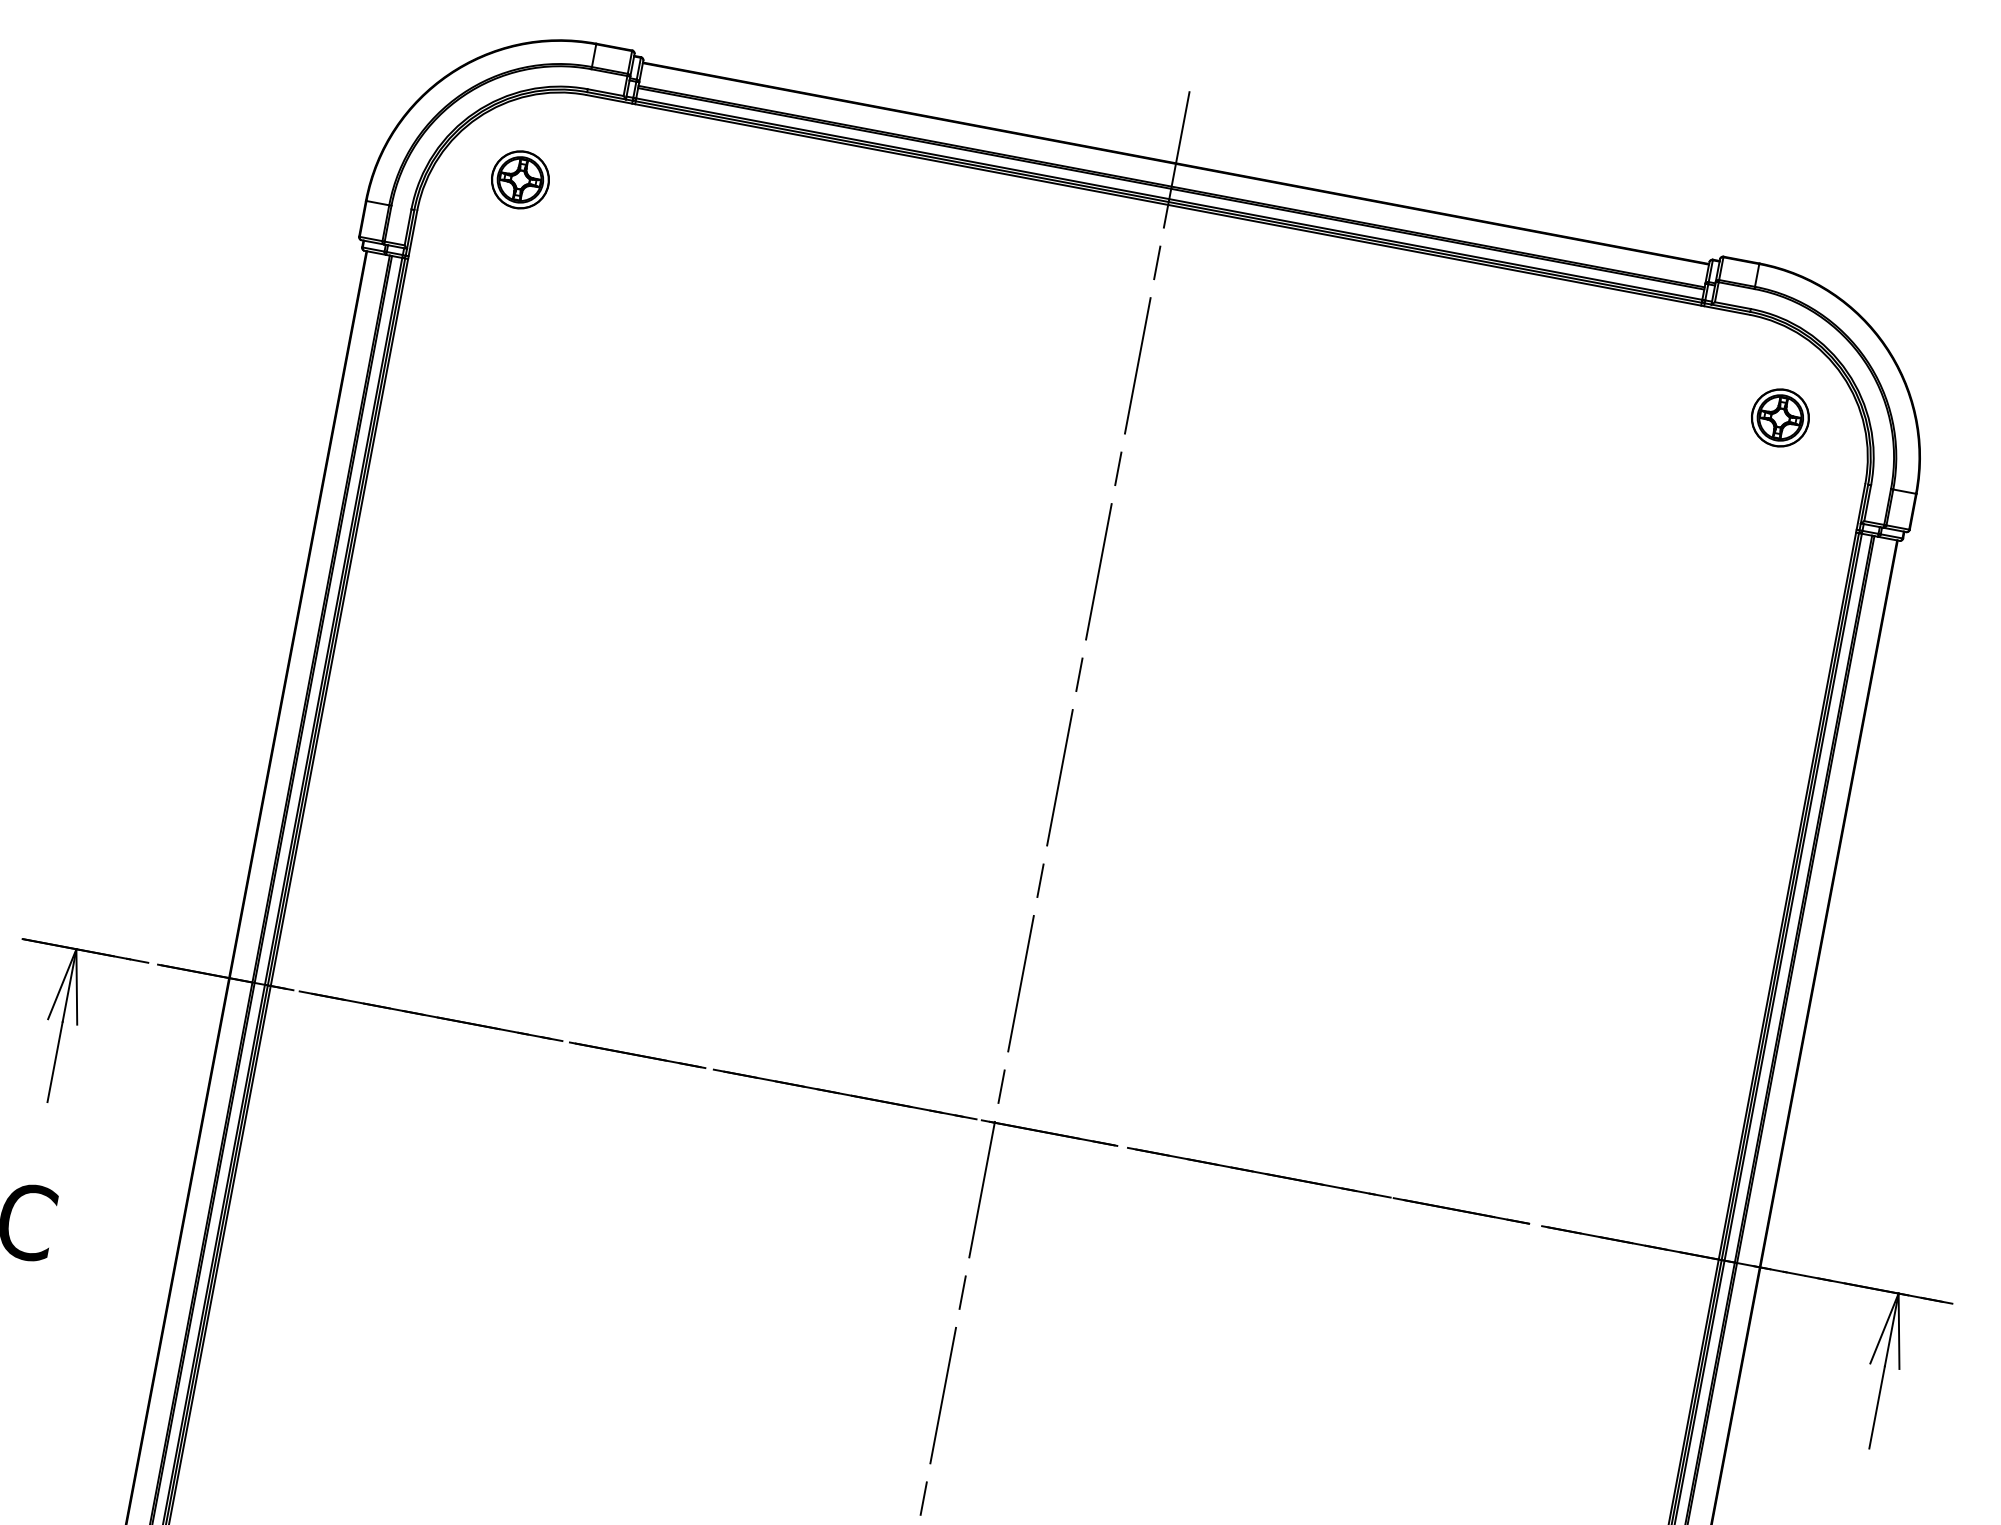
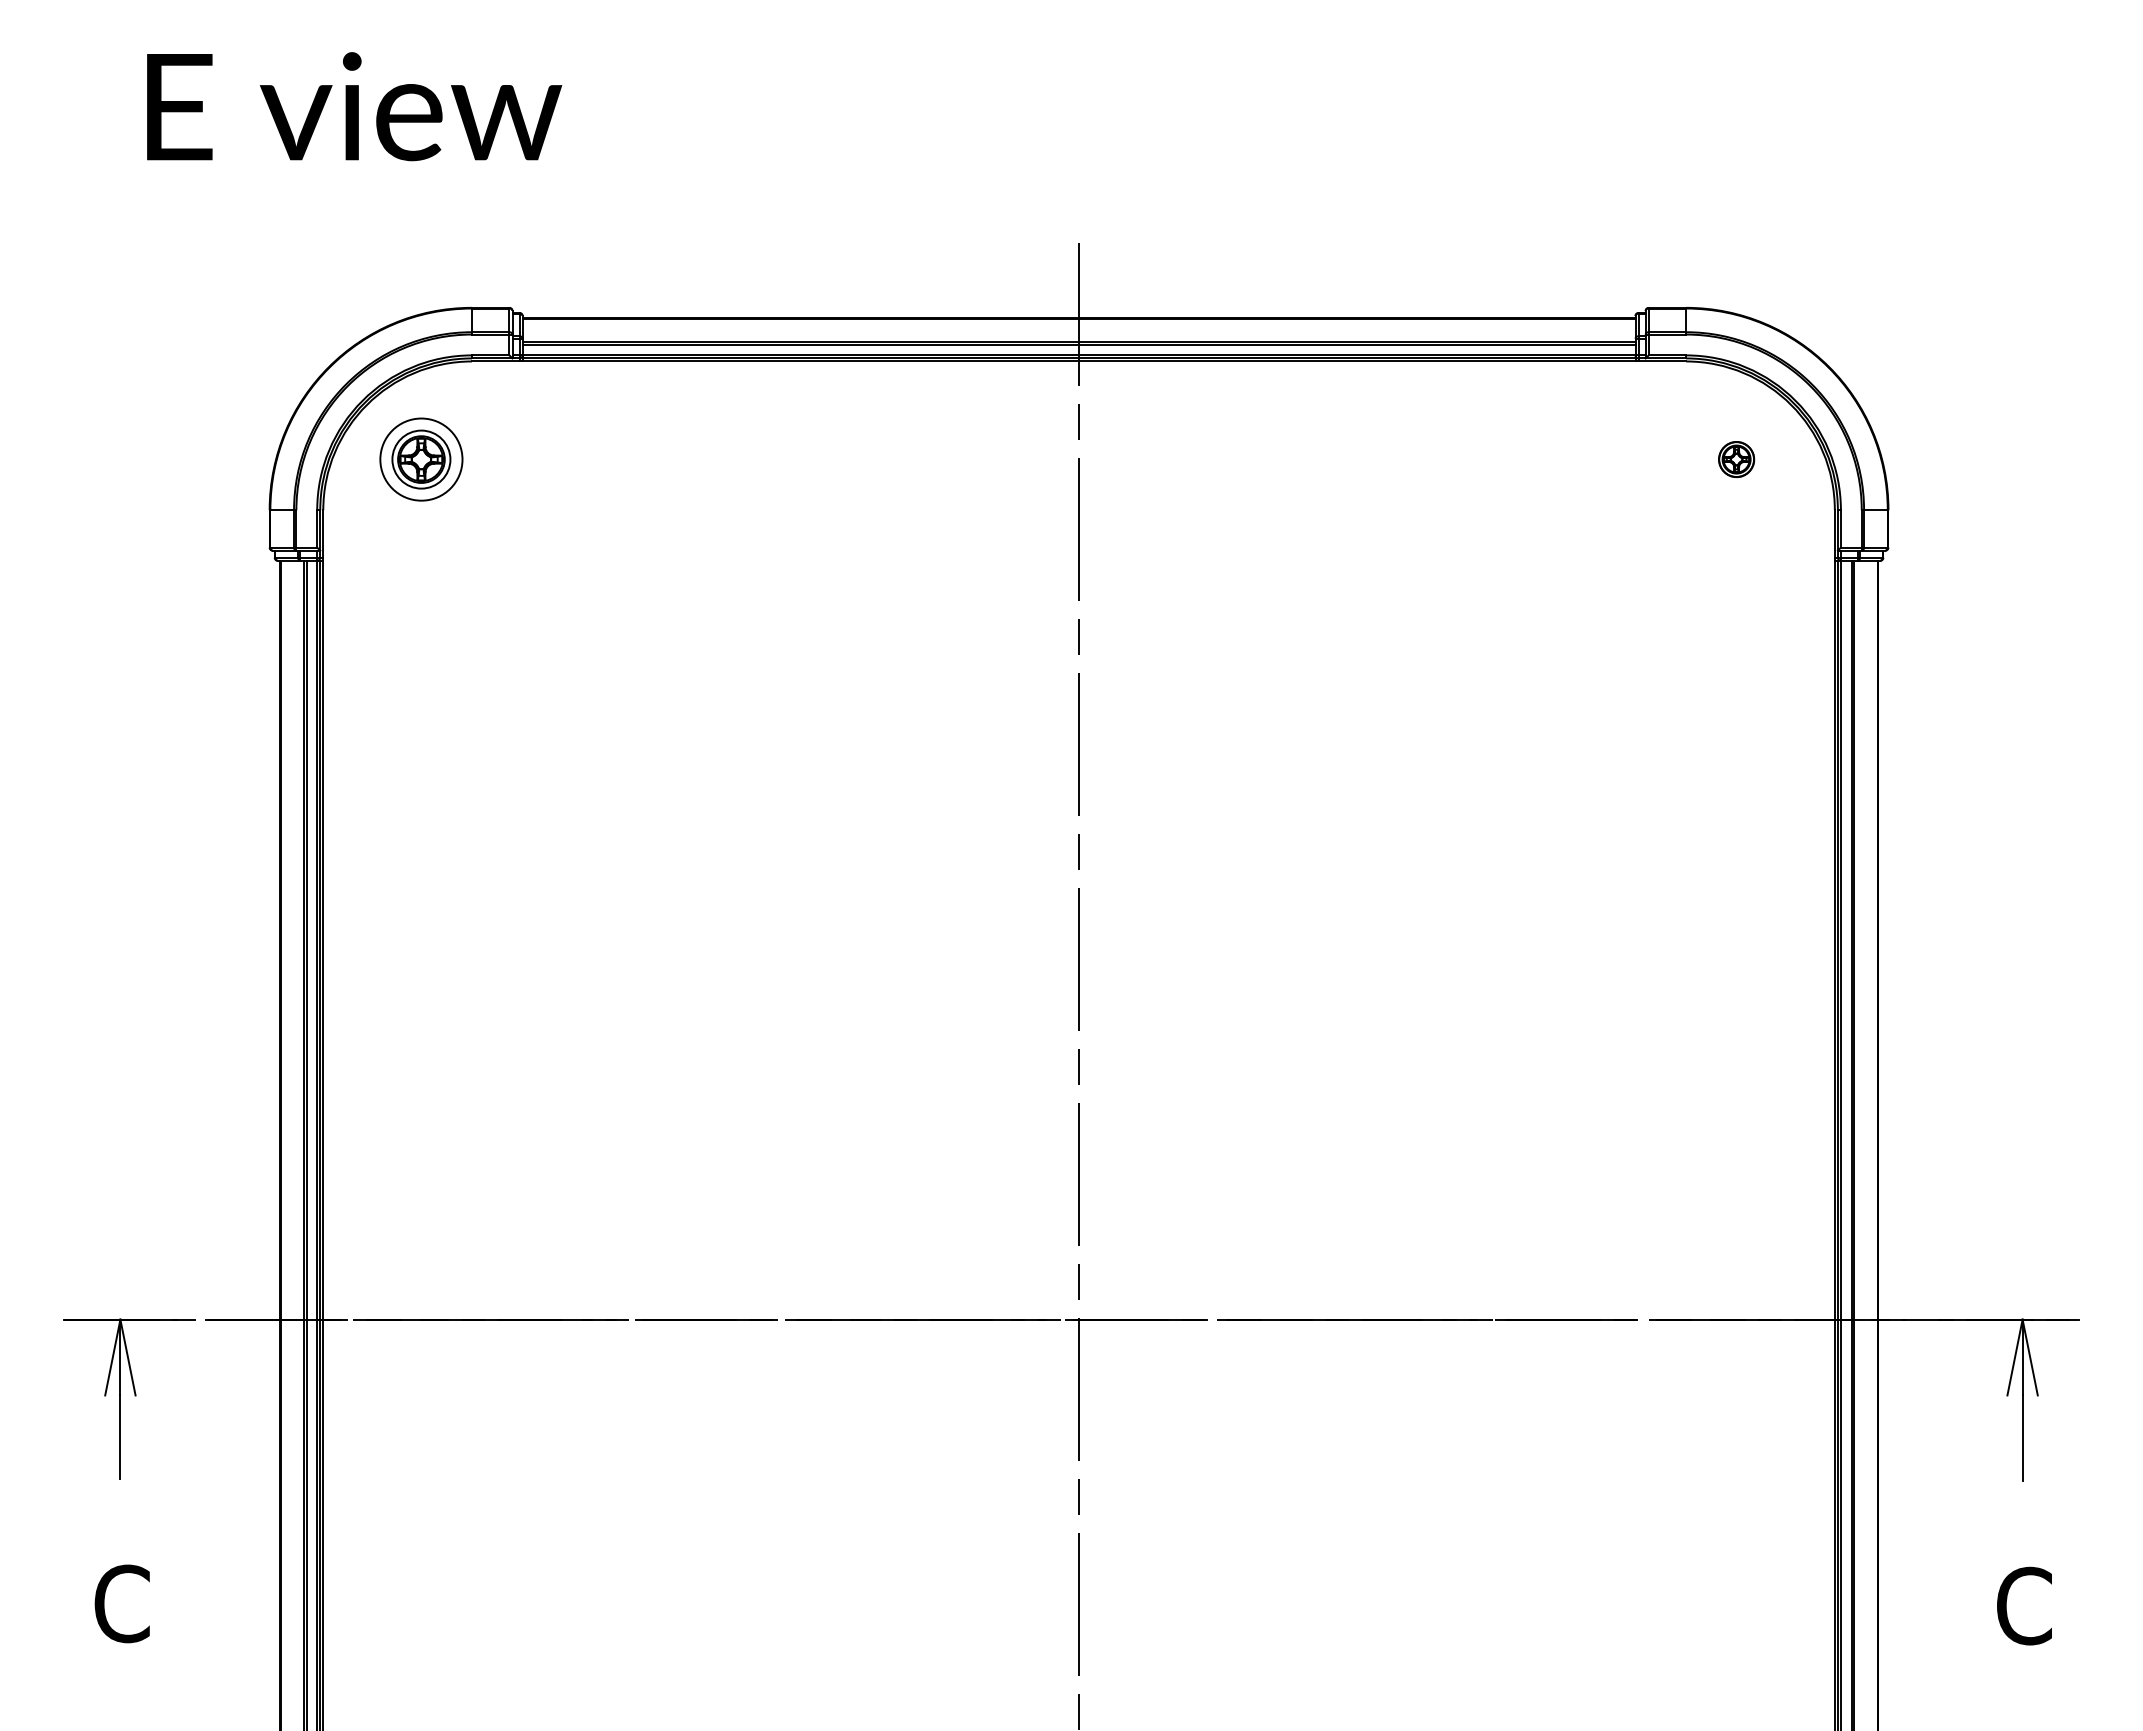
circle: (520, 179) -> (421, 459), size x1.4
part: (1780, 417) -> (1736, 459), size x0.6

